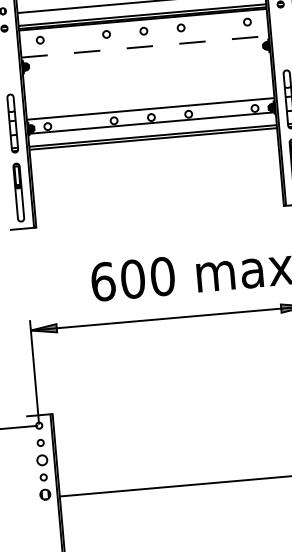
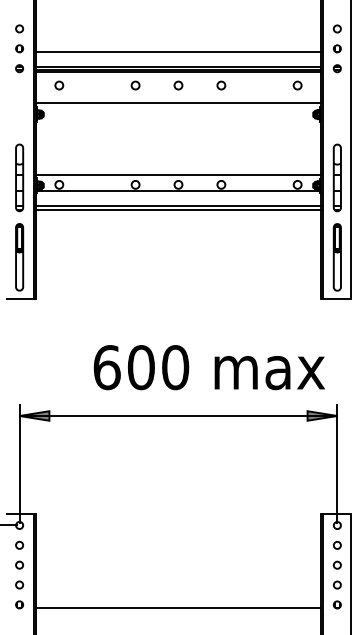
line: (145, 46) -> (178, 103), dashed -> solid
circle: (42, 459) -> (19, 564), size x0.62
part: (45, 494) -> (19, 604), size x0.62

